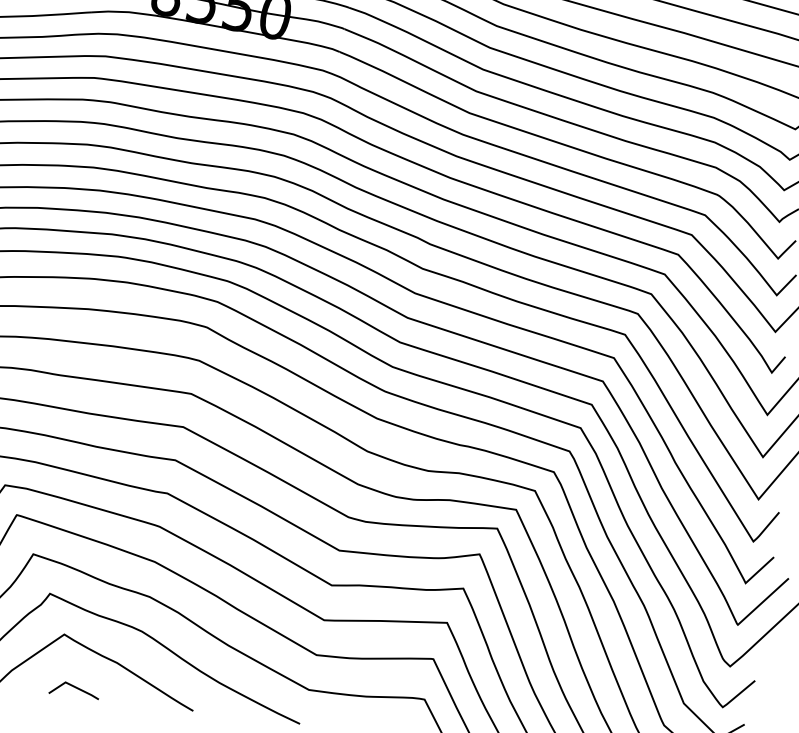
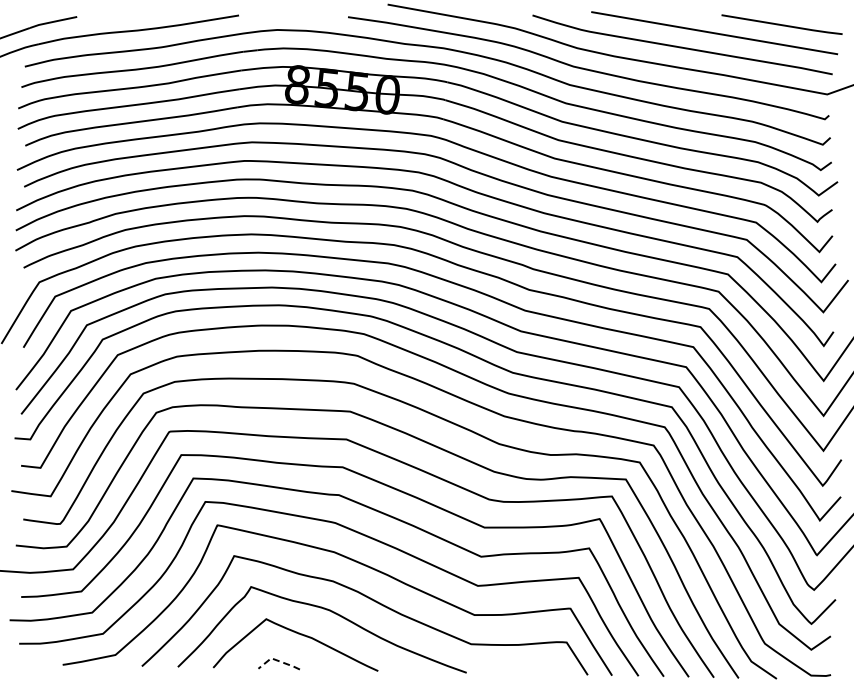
line: (72, 685) -> (277, 660), solid -> dashed

